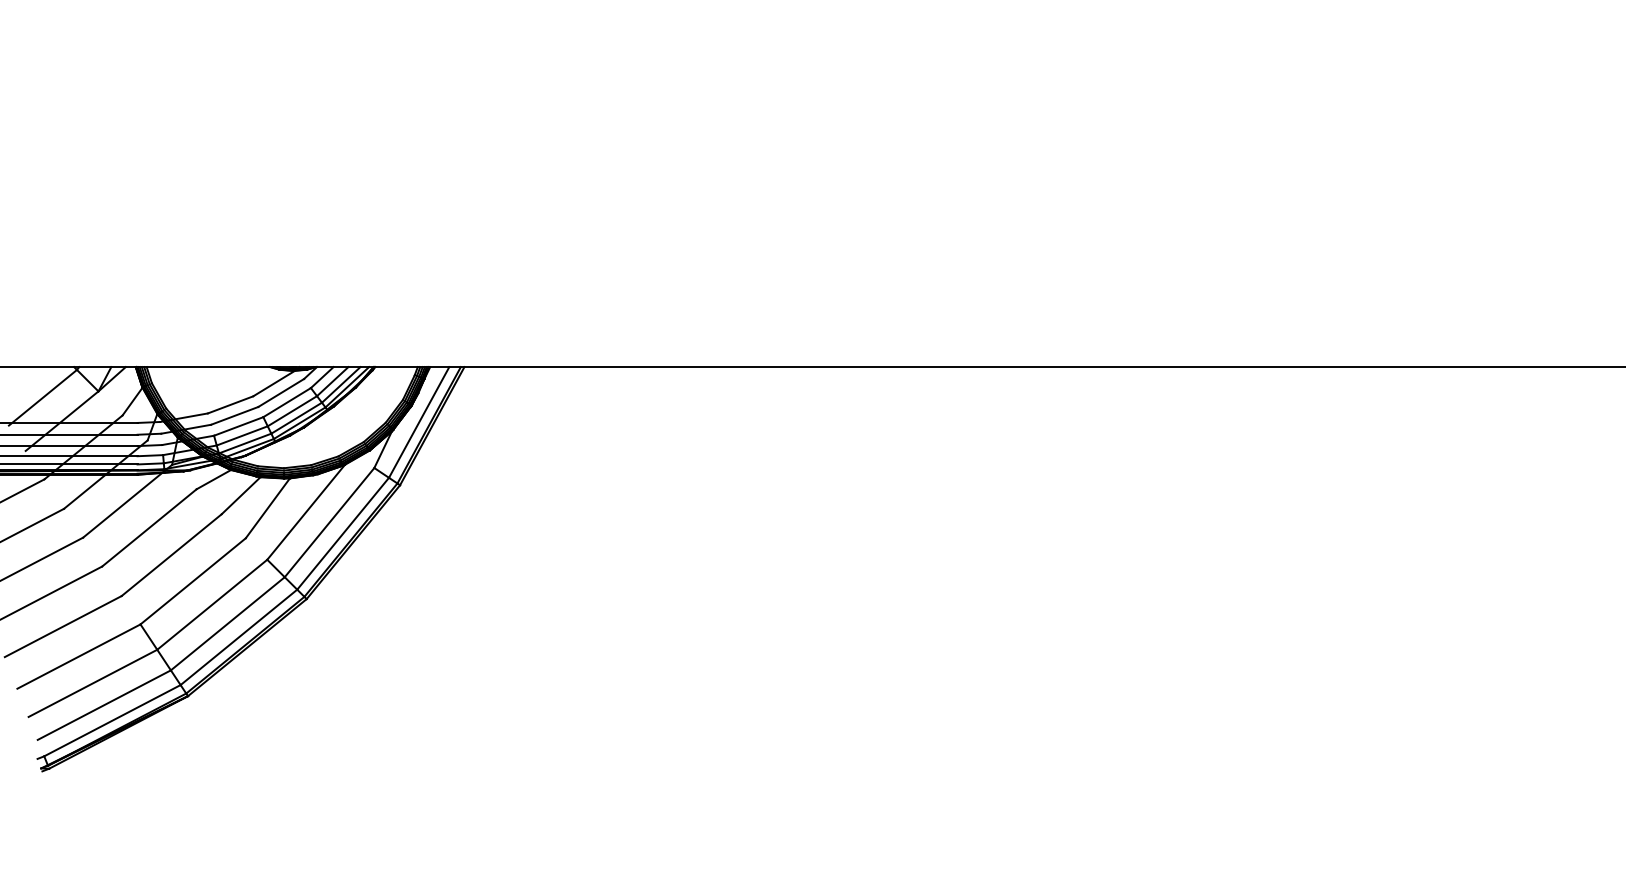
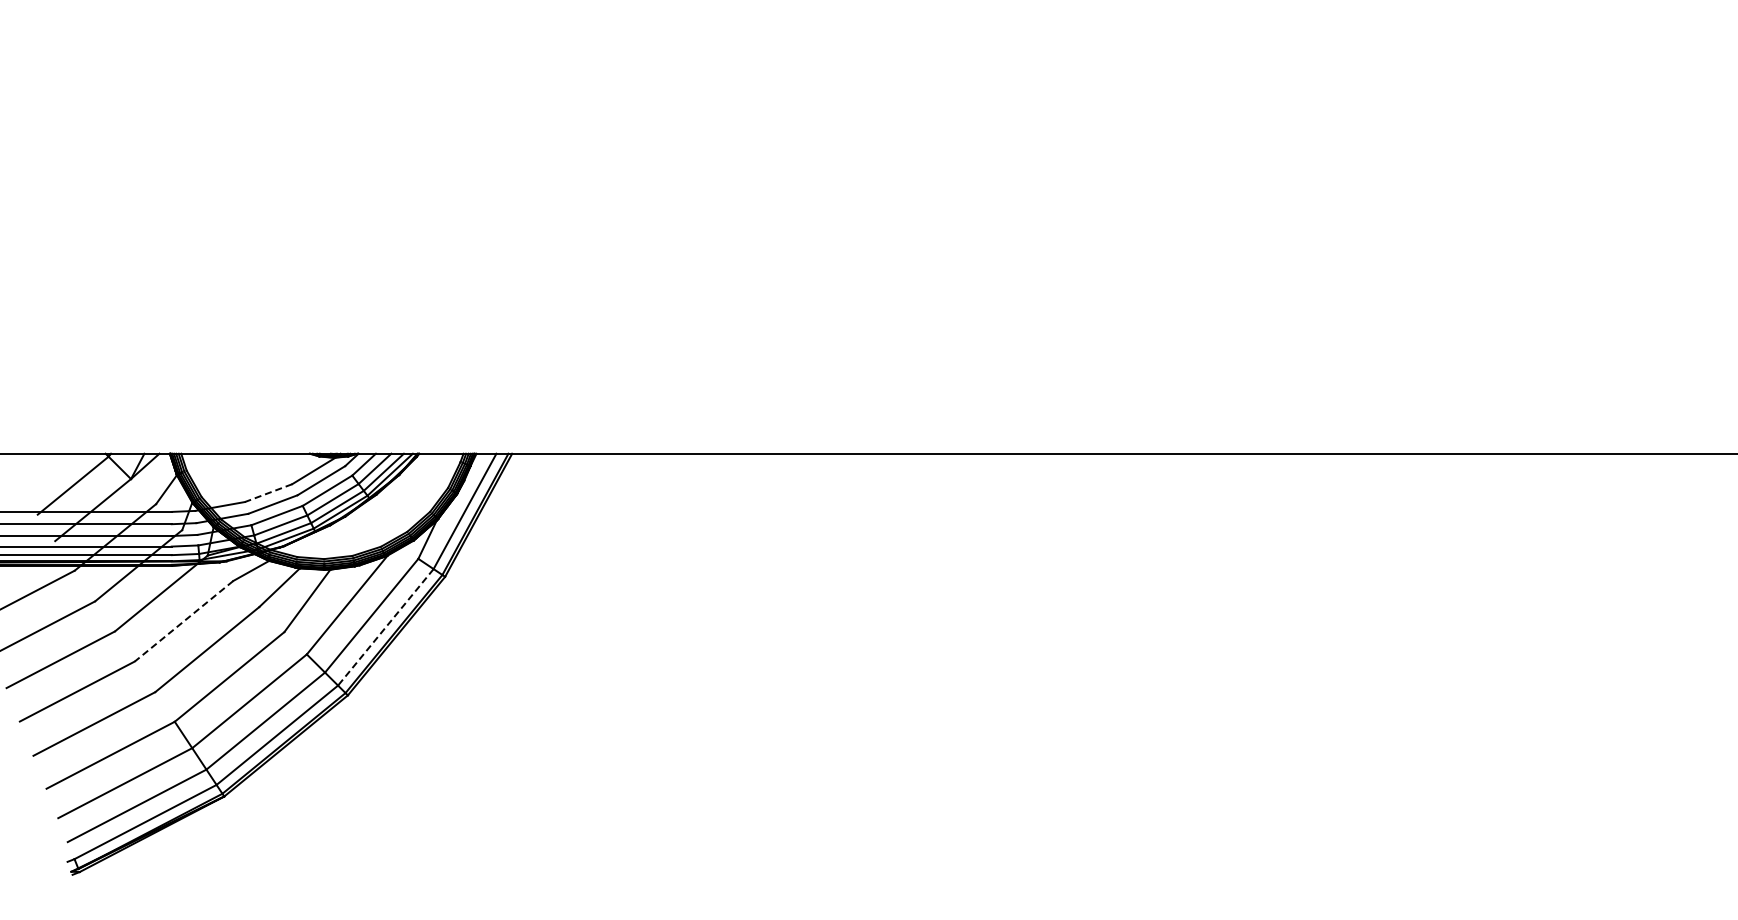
line: (230, 405) -> (268, 493), solid -> dashed
line: (149, 528) -> (184, 621), solid -> dashed
line: (342, 533) -> (385, 627), solid -> dashed

